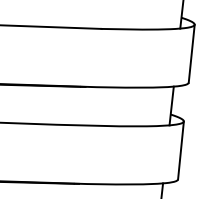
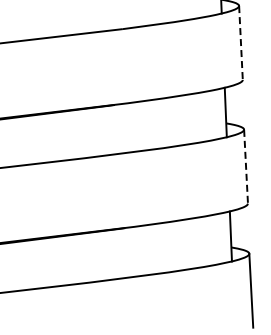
line: (191, 54) -> (240, 43), solid -> dashed
line: (181, 150) -> (246, 166), solid -> dashed

